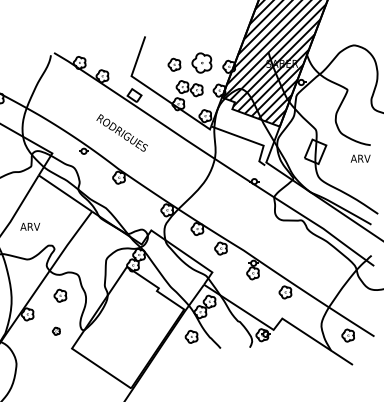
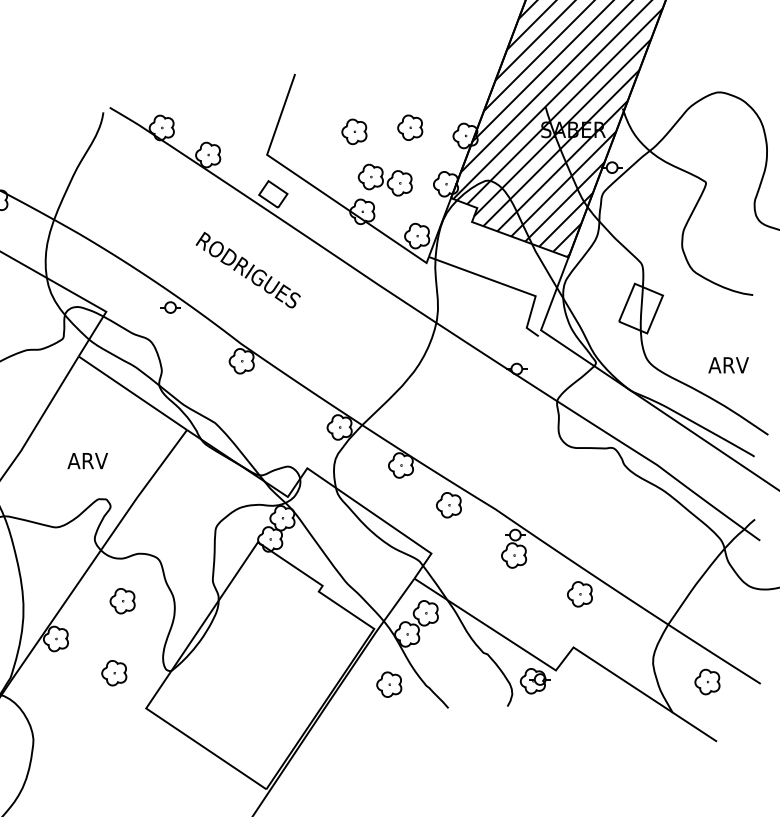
part: (201, 62) -> (409, 127), size x0.62
text: (360, 158) -> (728, 364), moved
text: (30, 226) -> (88, 460), moved
part: (56, 331) -> (114, 673), size x1.67

